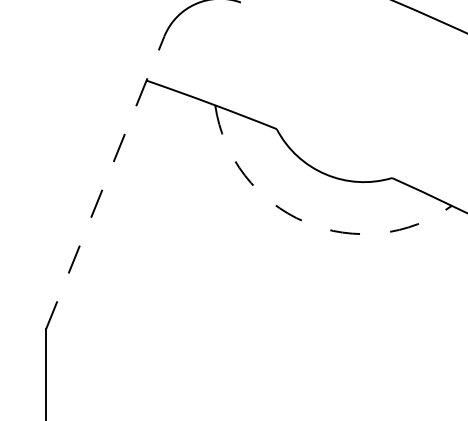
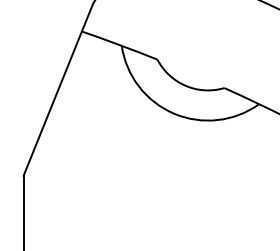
line: (104, 182) -> (57, 90), dashed -> solid
arc: (306, 221) -> (174, 113), dashed -> solid

